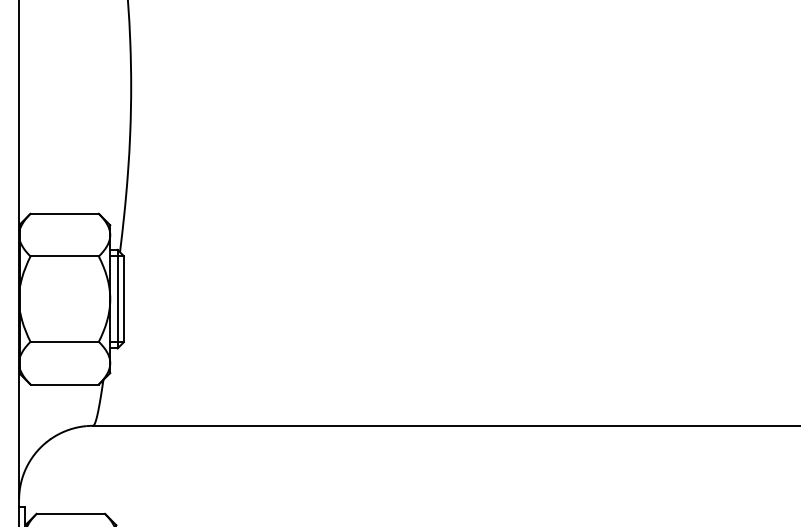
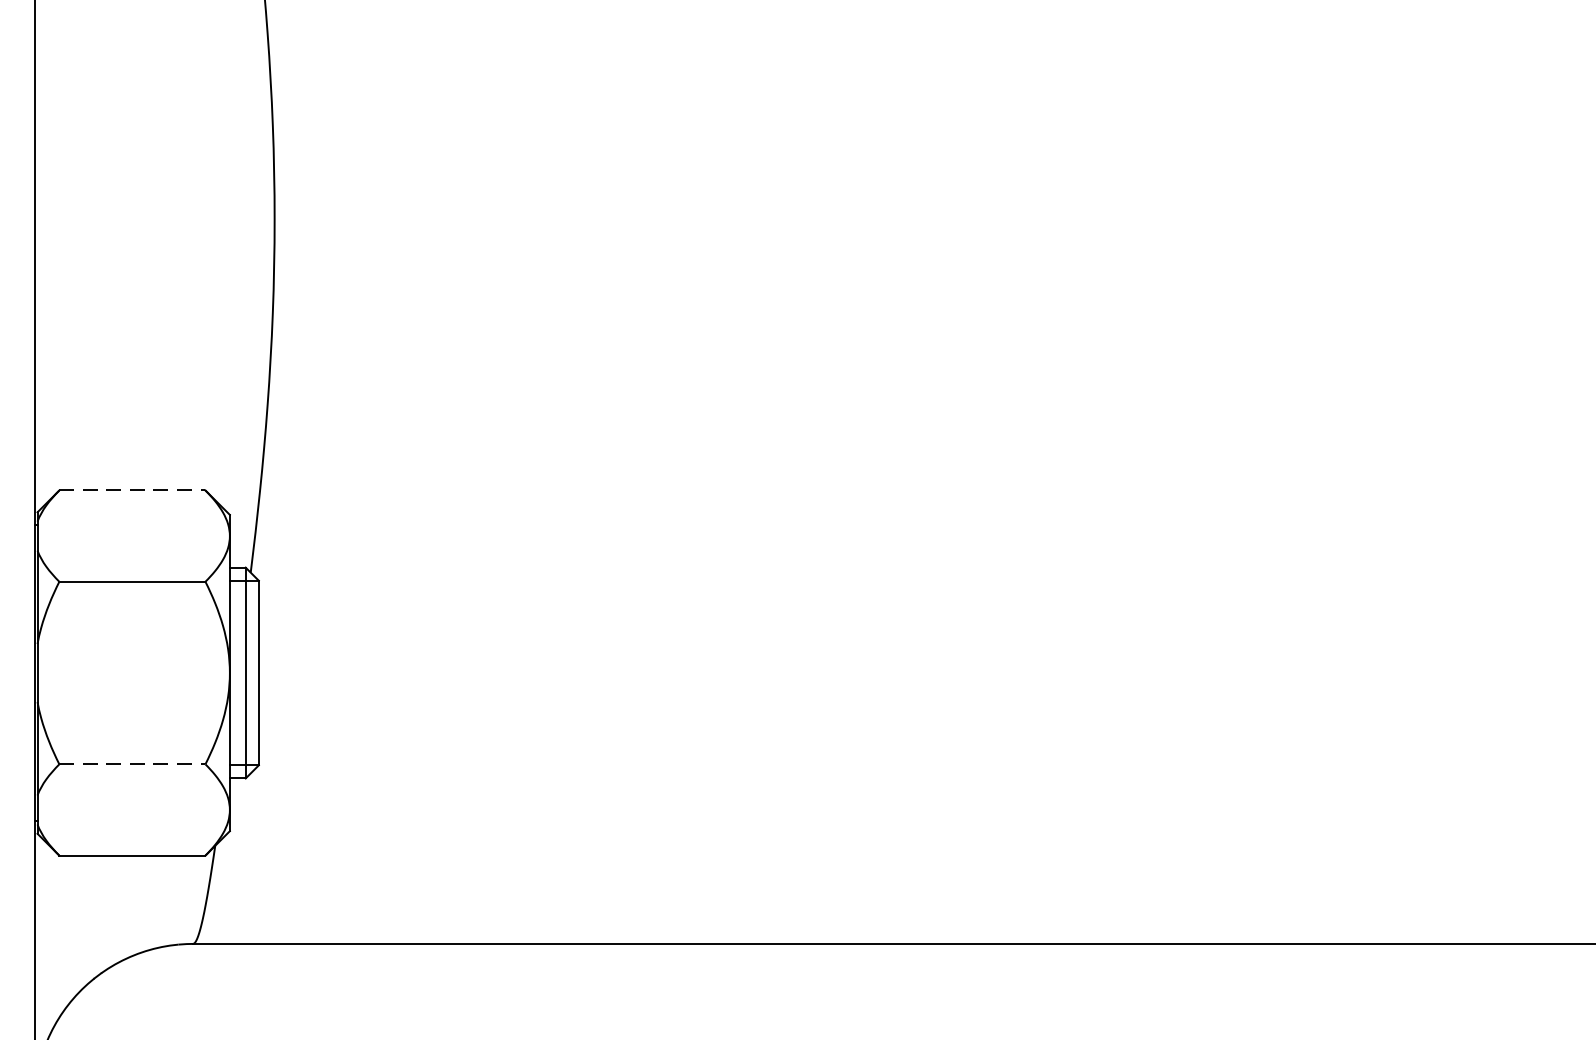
line: (65, 213) -> (134, 489), solid -> dashed
line: (65, 341) -> (134, 763), solid -> dashed

